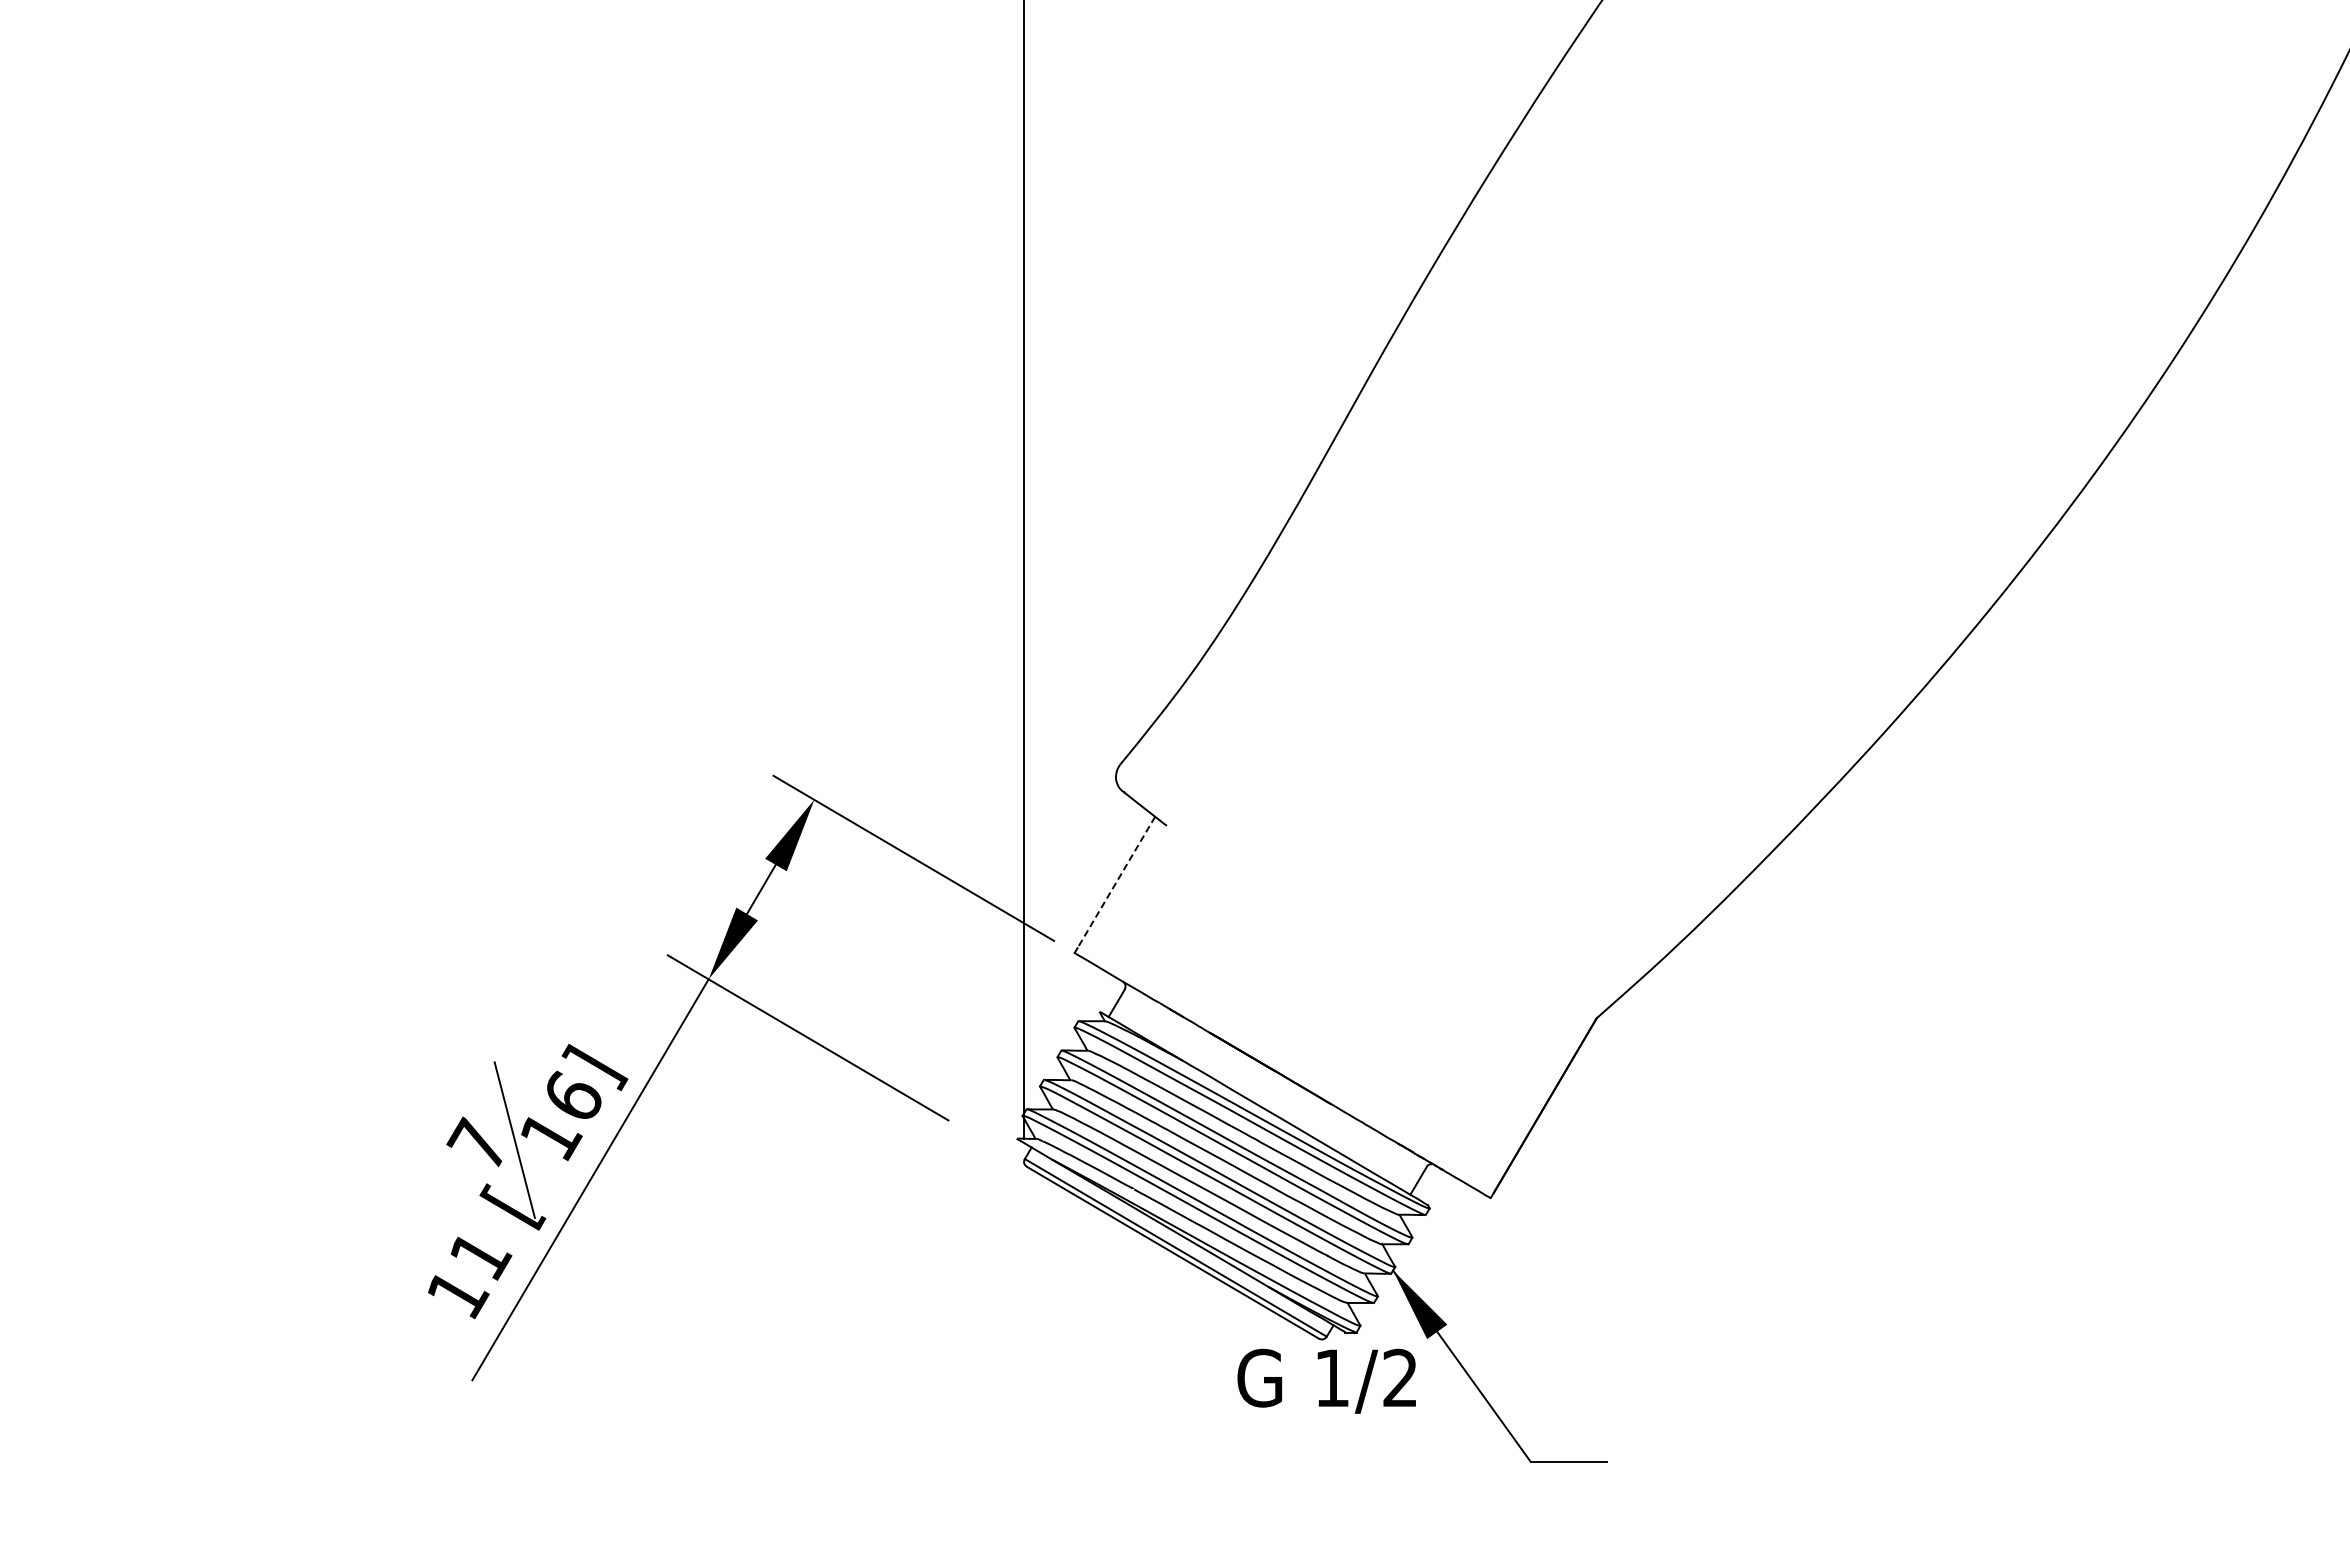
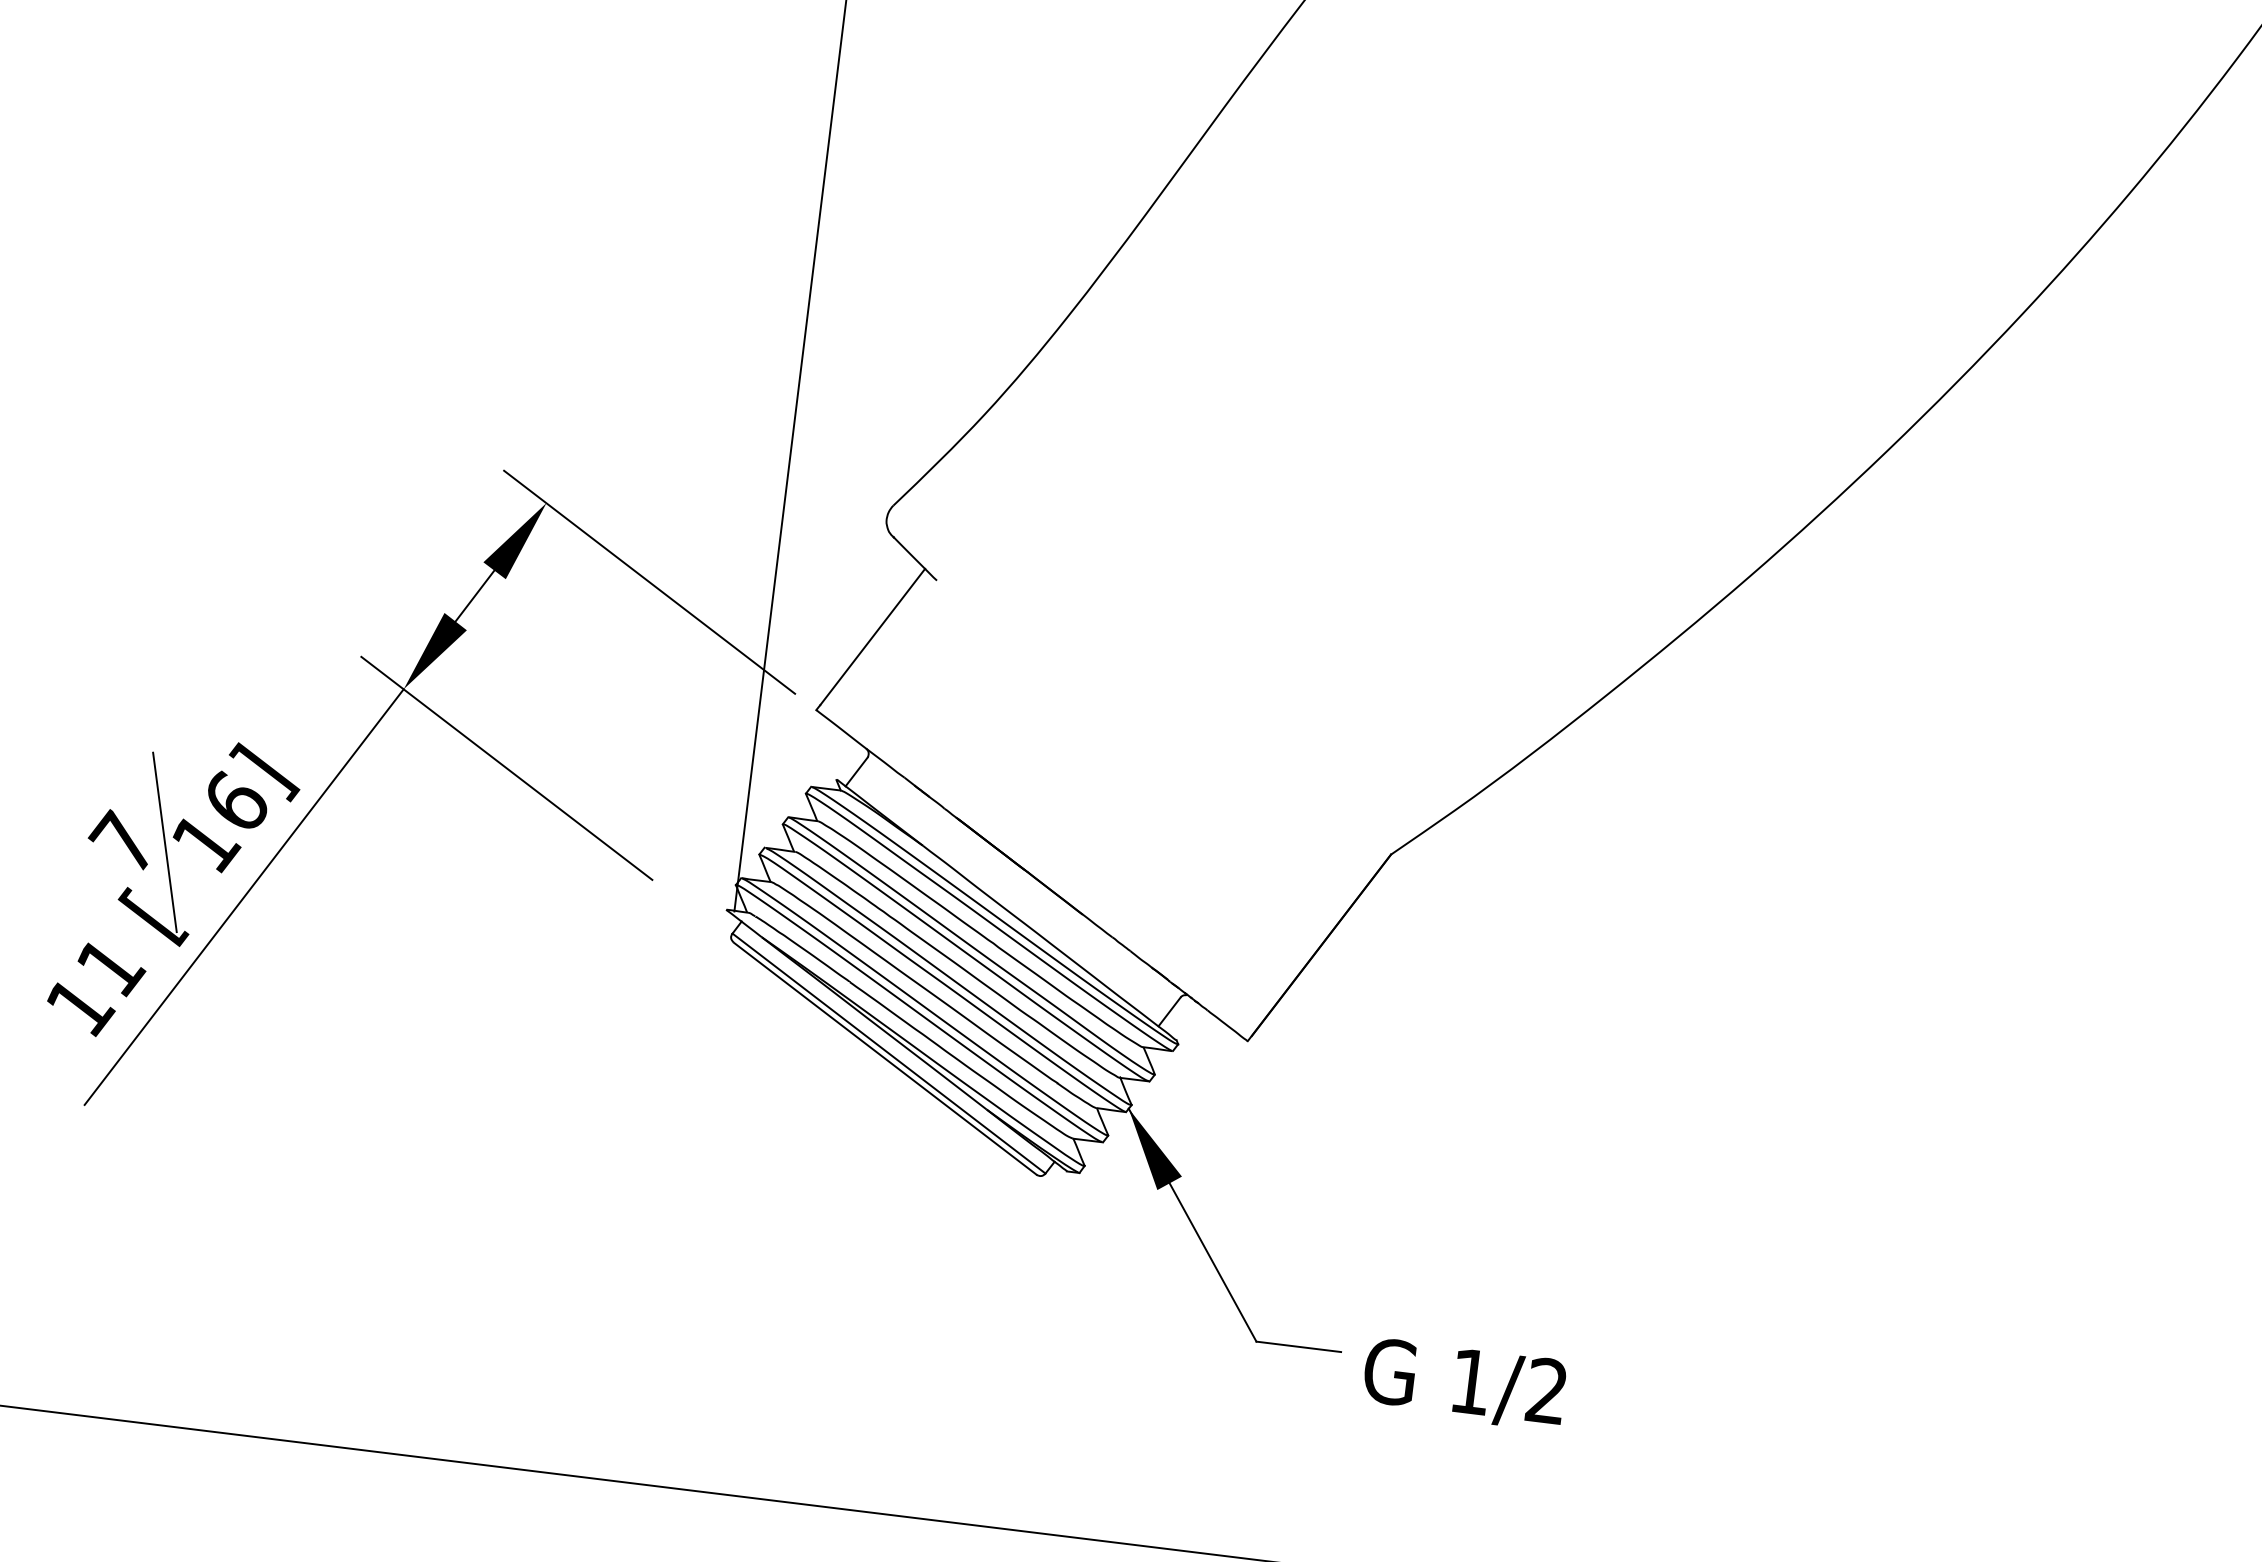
line: (1116, 882) -> (872, 637), dashed -> solid
text: (1326, 1380) -> (1464, 1383), moved

